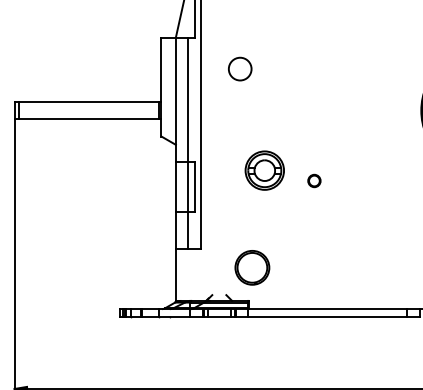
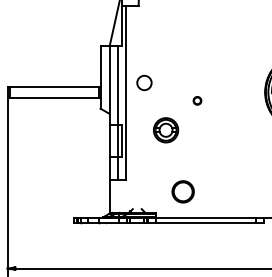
circle: (240, 68) -> (144, 82), moved
part: (314, 180) -> (197, 100), moved
circle: (251, 267) -> (182, 191), moved

